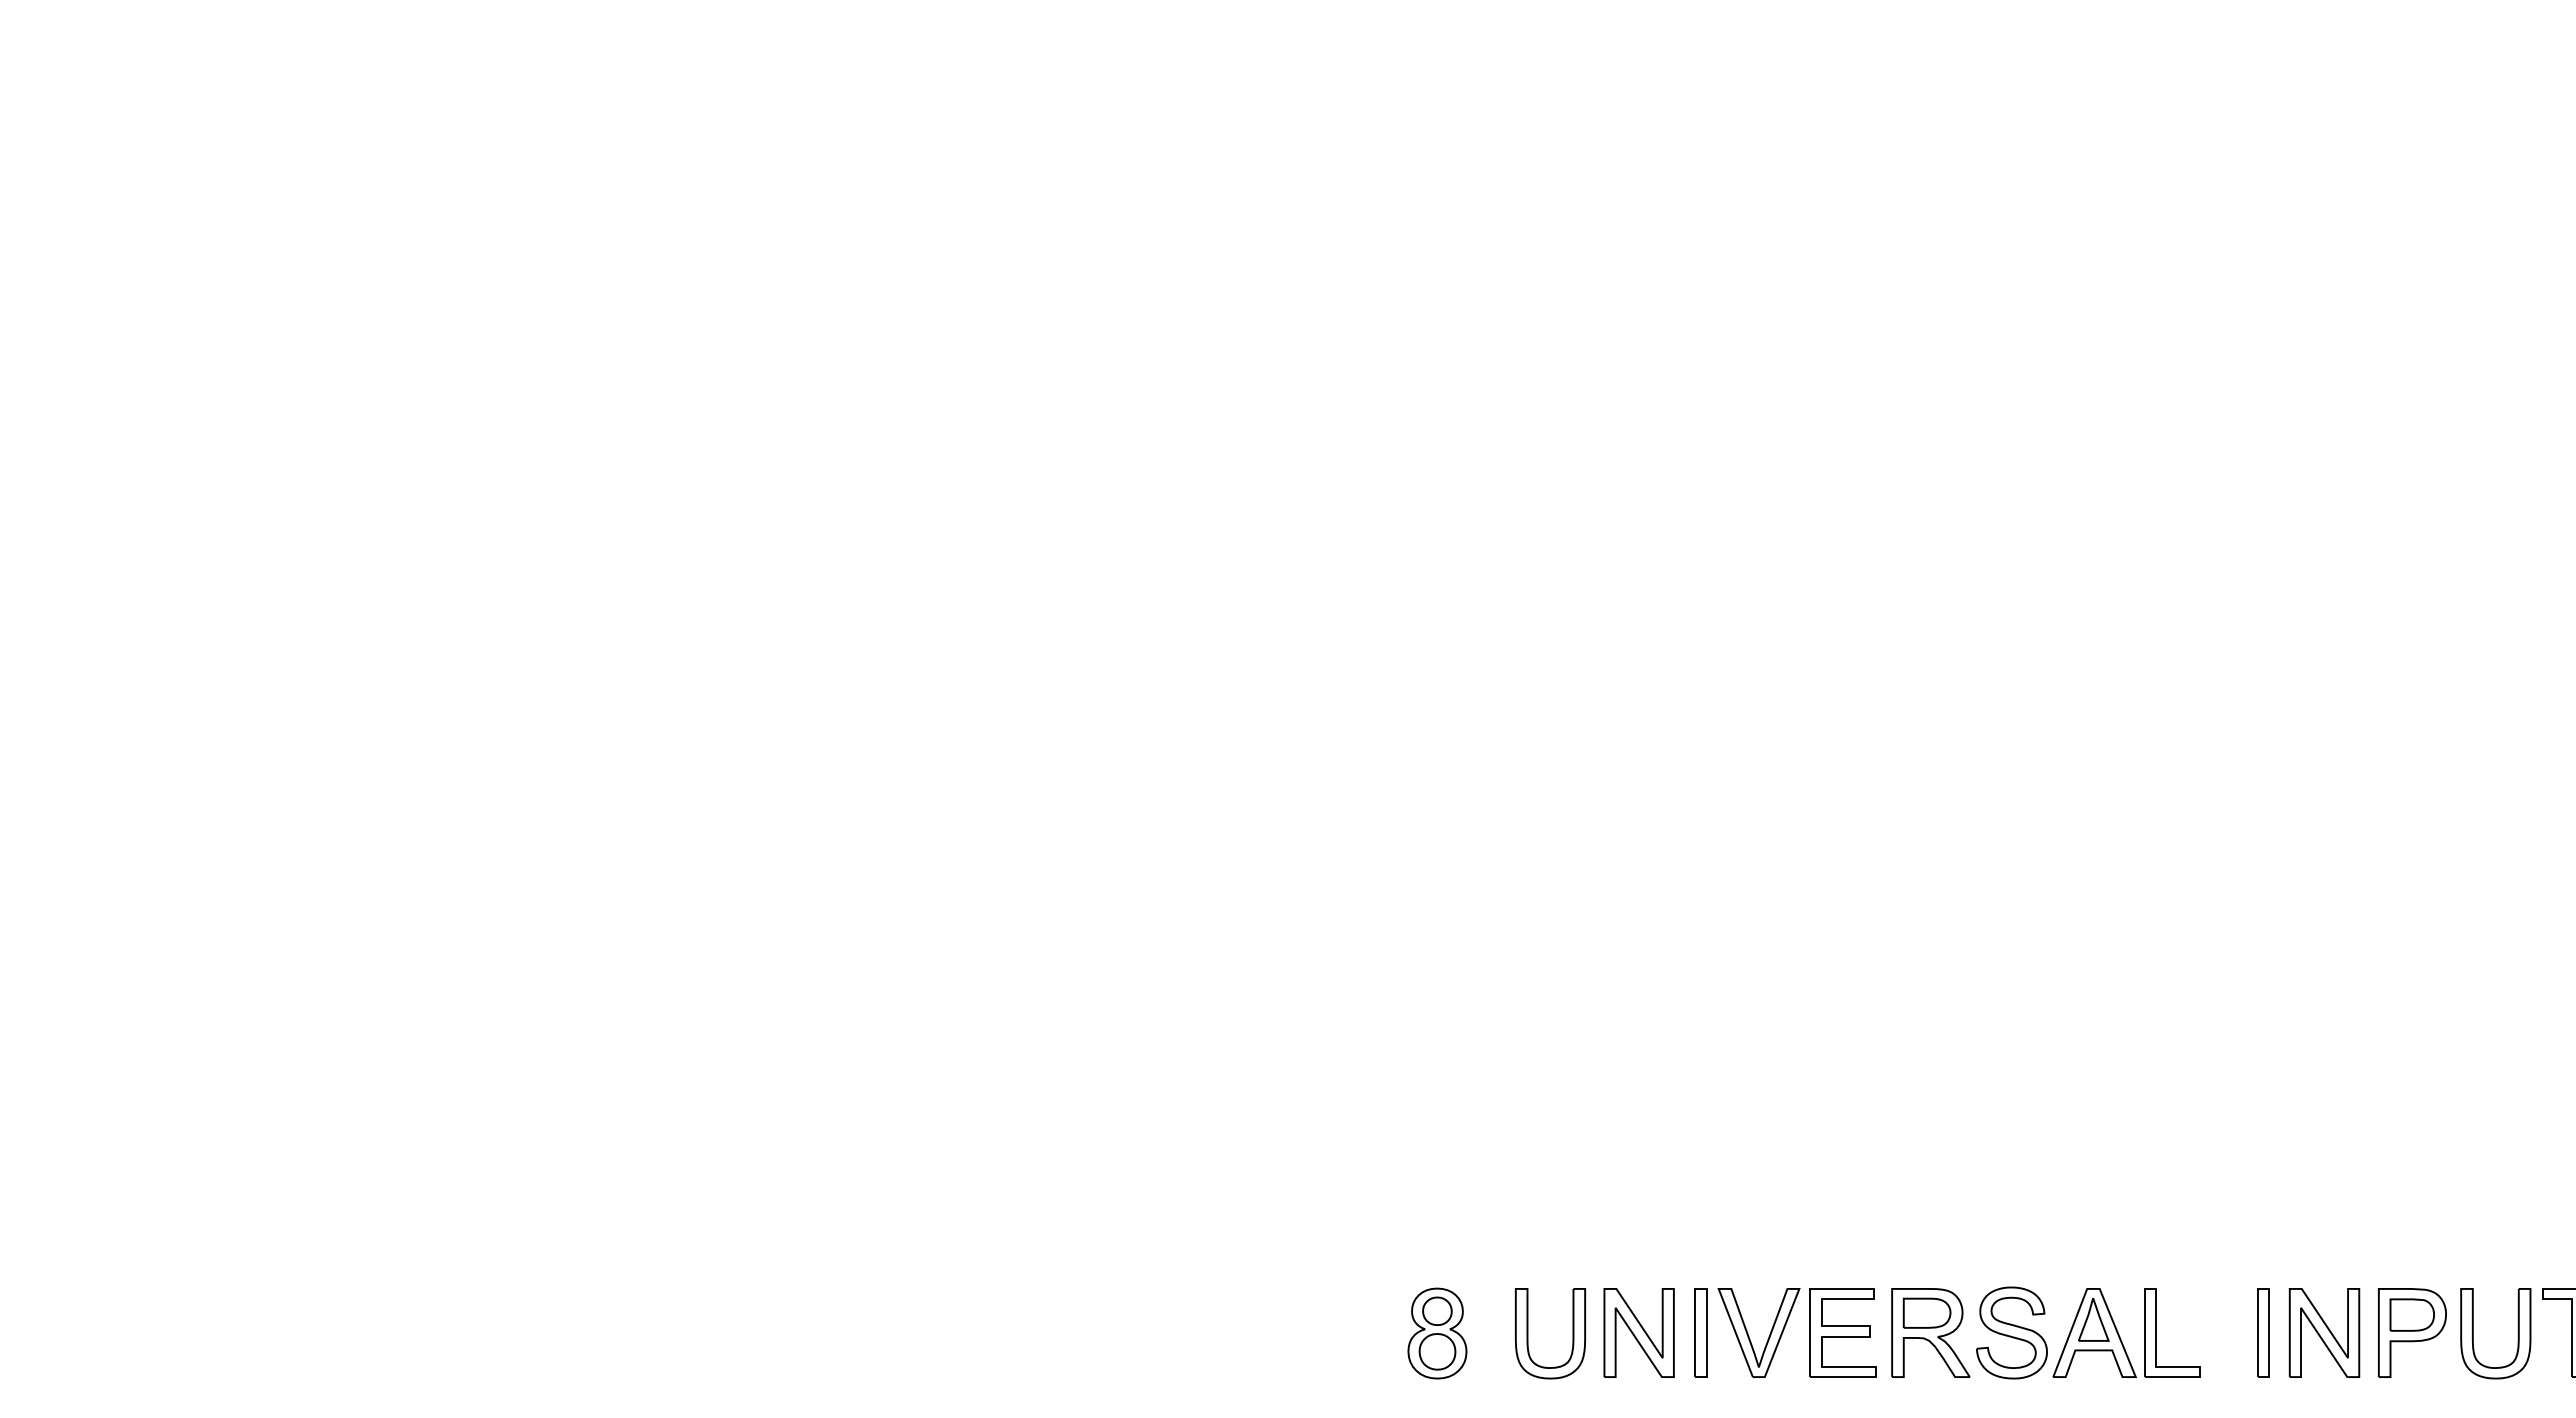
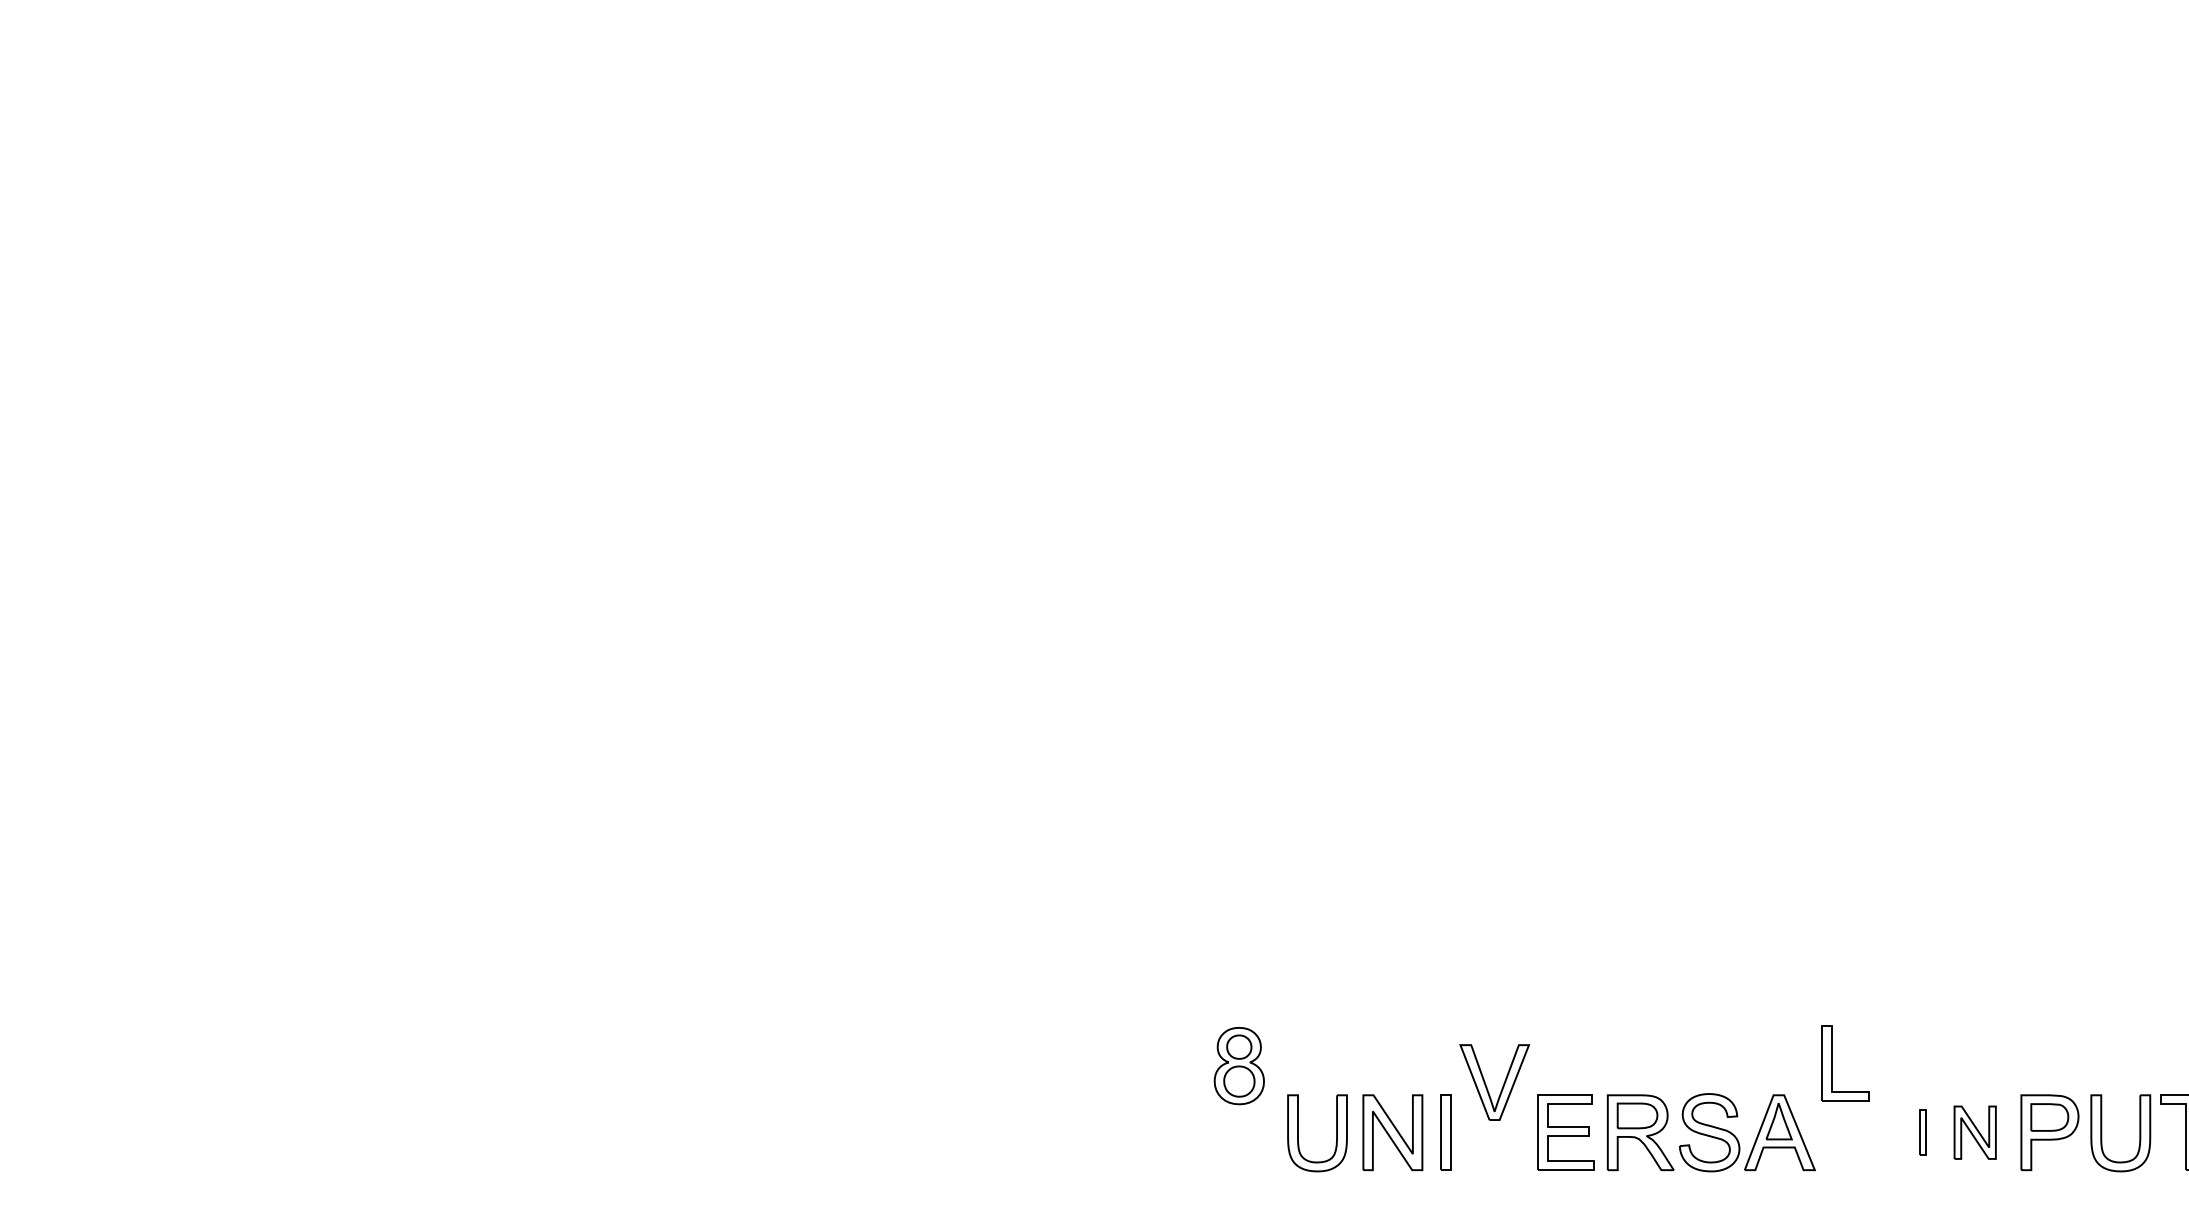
part: (2156, 1332) -> (1832, 1062), moved
part: (2263, 1332) -> (1923, 1132), size x0.6
part: (2324, 1332) -> (1975, 1132), size x0.7
part: (1437, 1333) -> (1239, 1066), moved
part: (1749, 1336) -> (1486, 1085), moved

